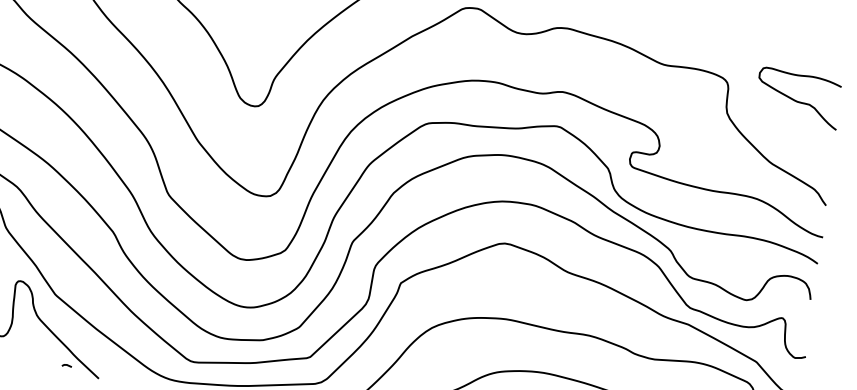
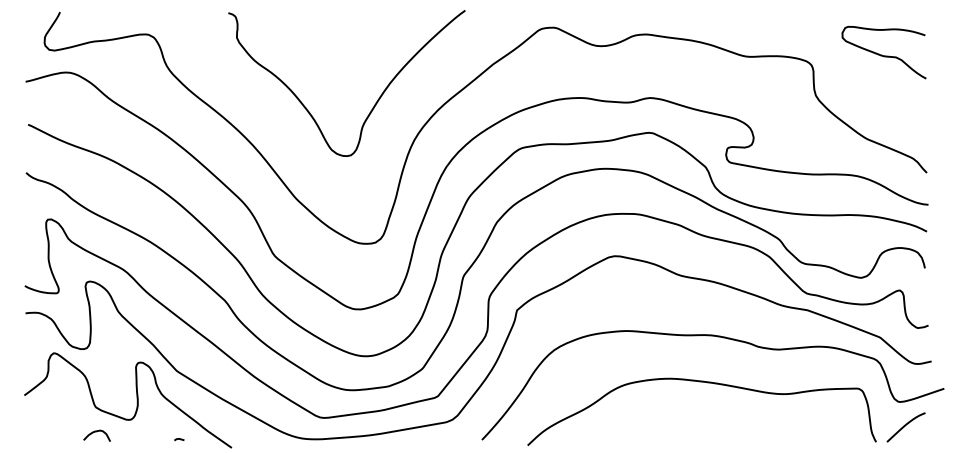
curve: (796, 99) -> (882, 54), moved
line: (67, 365) -> (179, 439), moved

